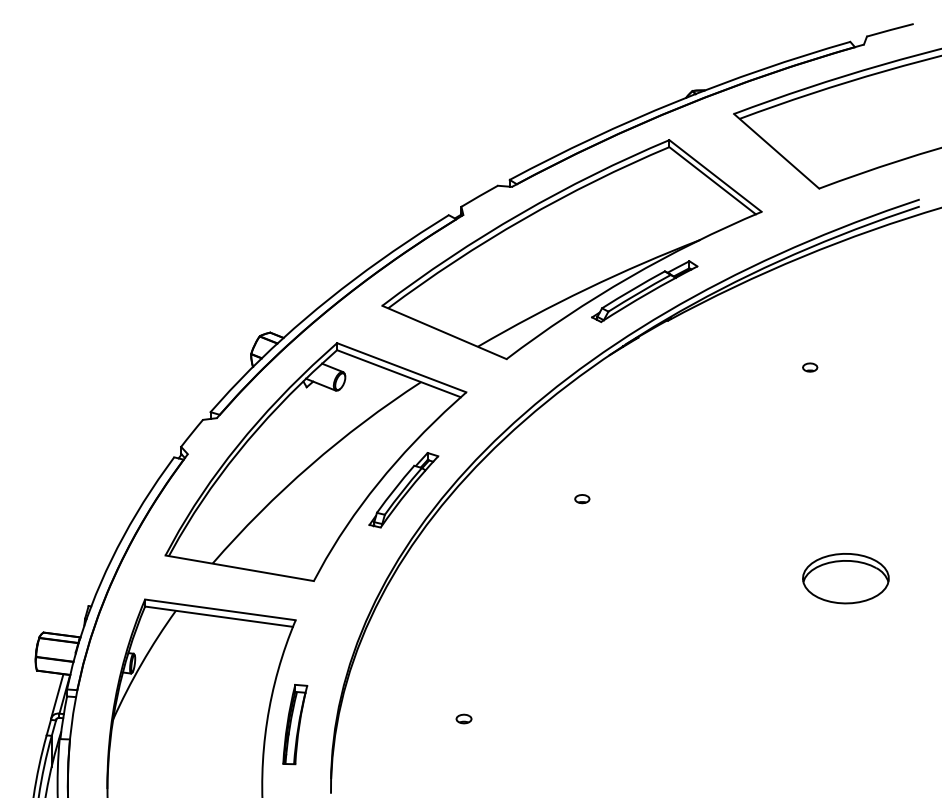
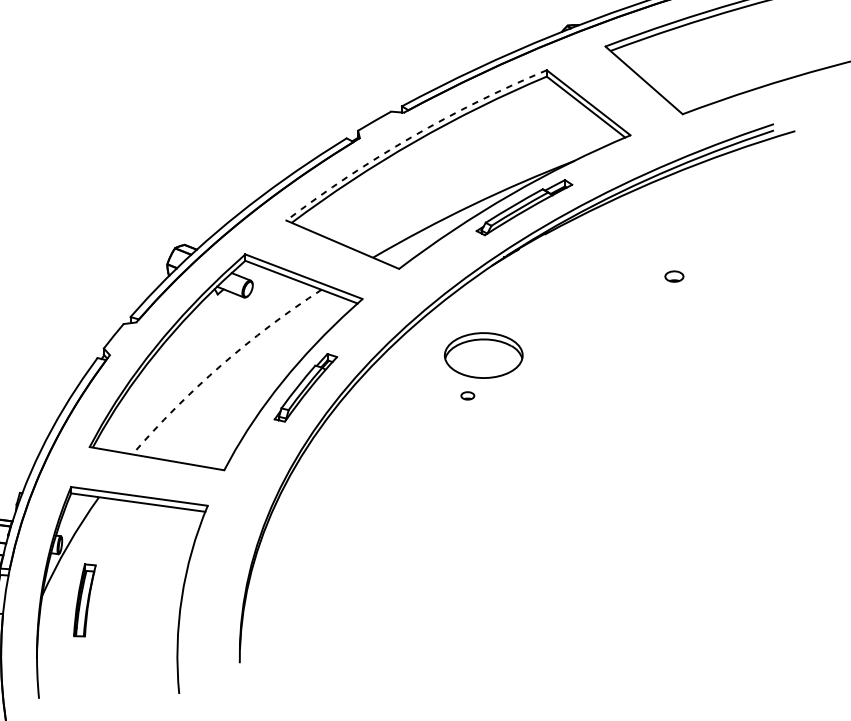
arc: (520, 213) -> (411, 136), solid -> dashed
part: (810, 367) -> (674, 276), size x1.4
arc: (310, 465) -> (221, 365), solid -> dashed
part: (845, 578) -> (483, 355), moved
part: (463, 718) -> (360, 594), removed
part: (295, 724) -> (85, 600), moved

